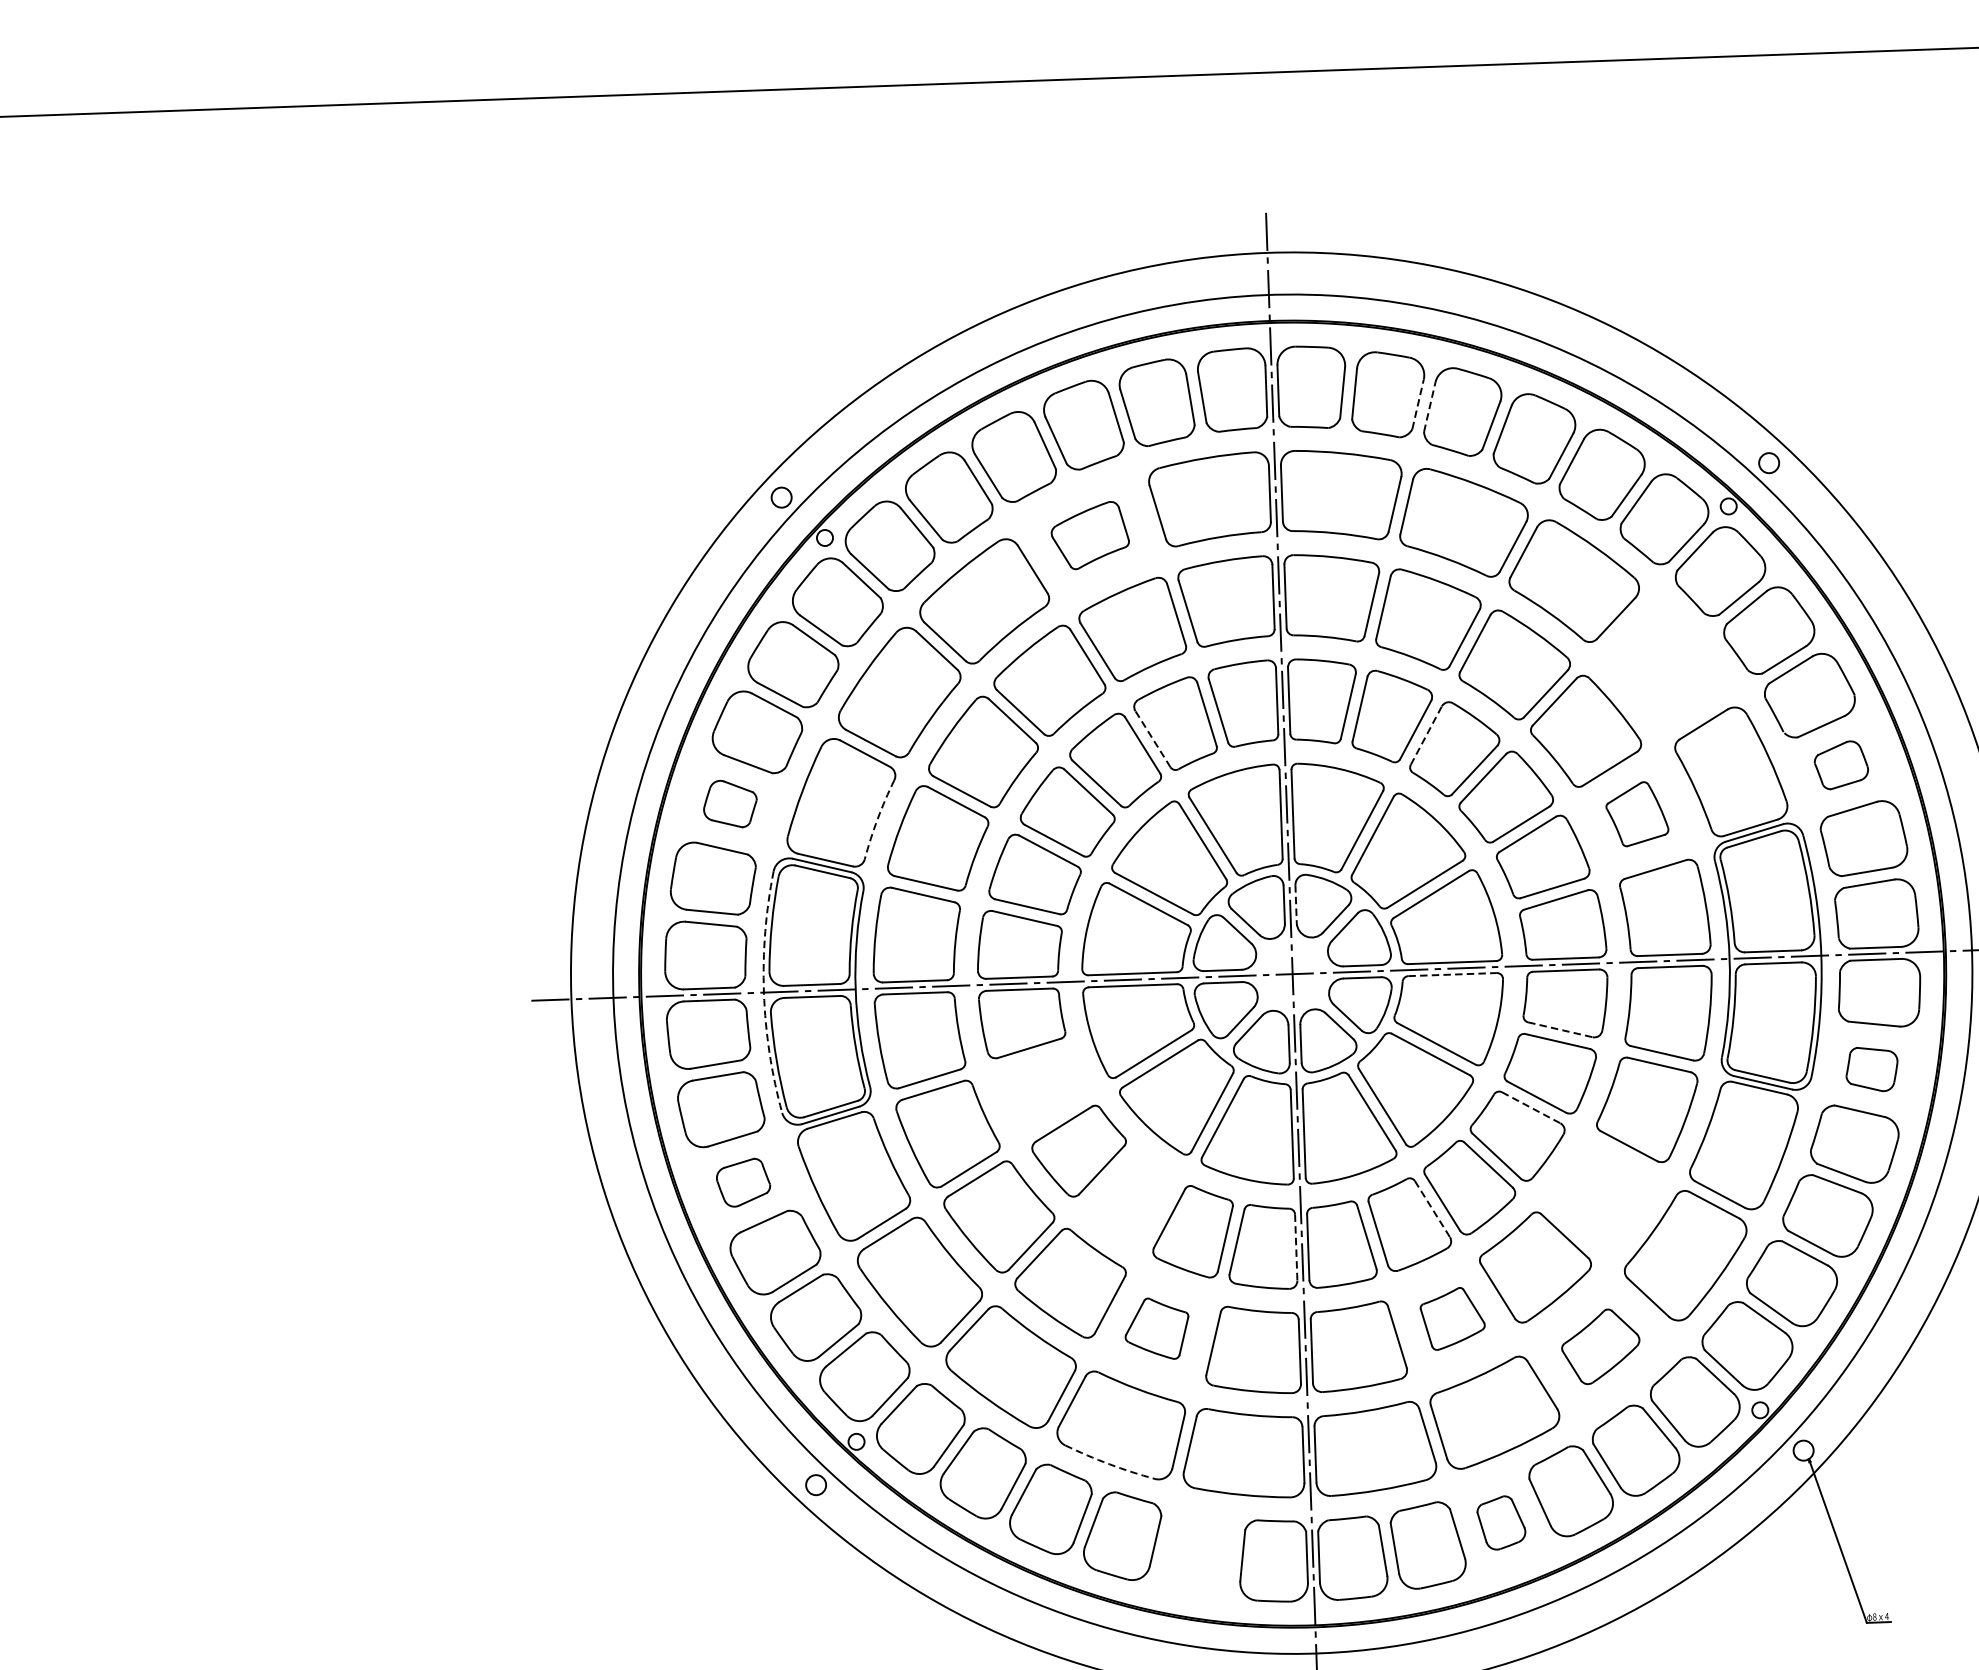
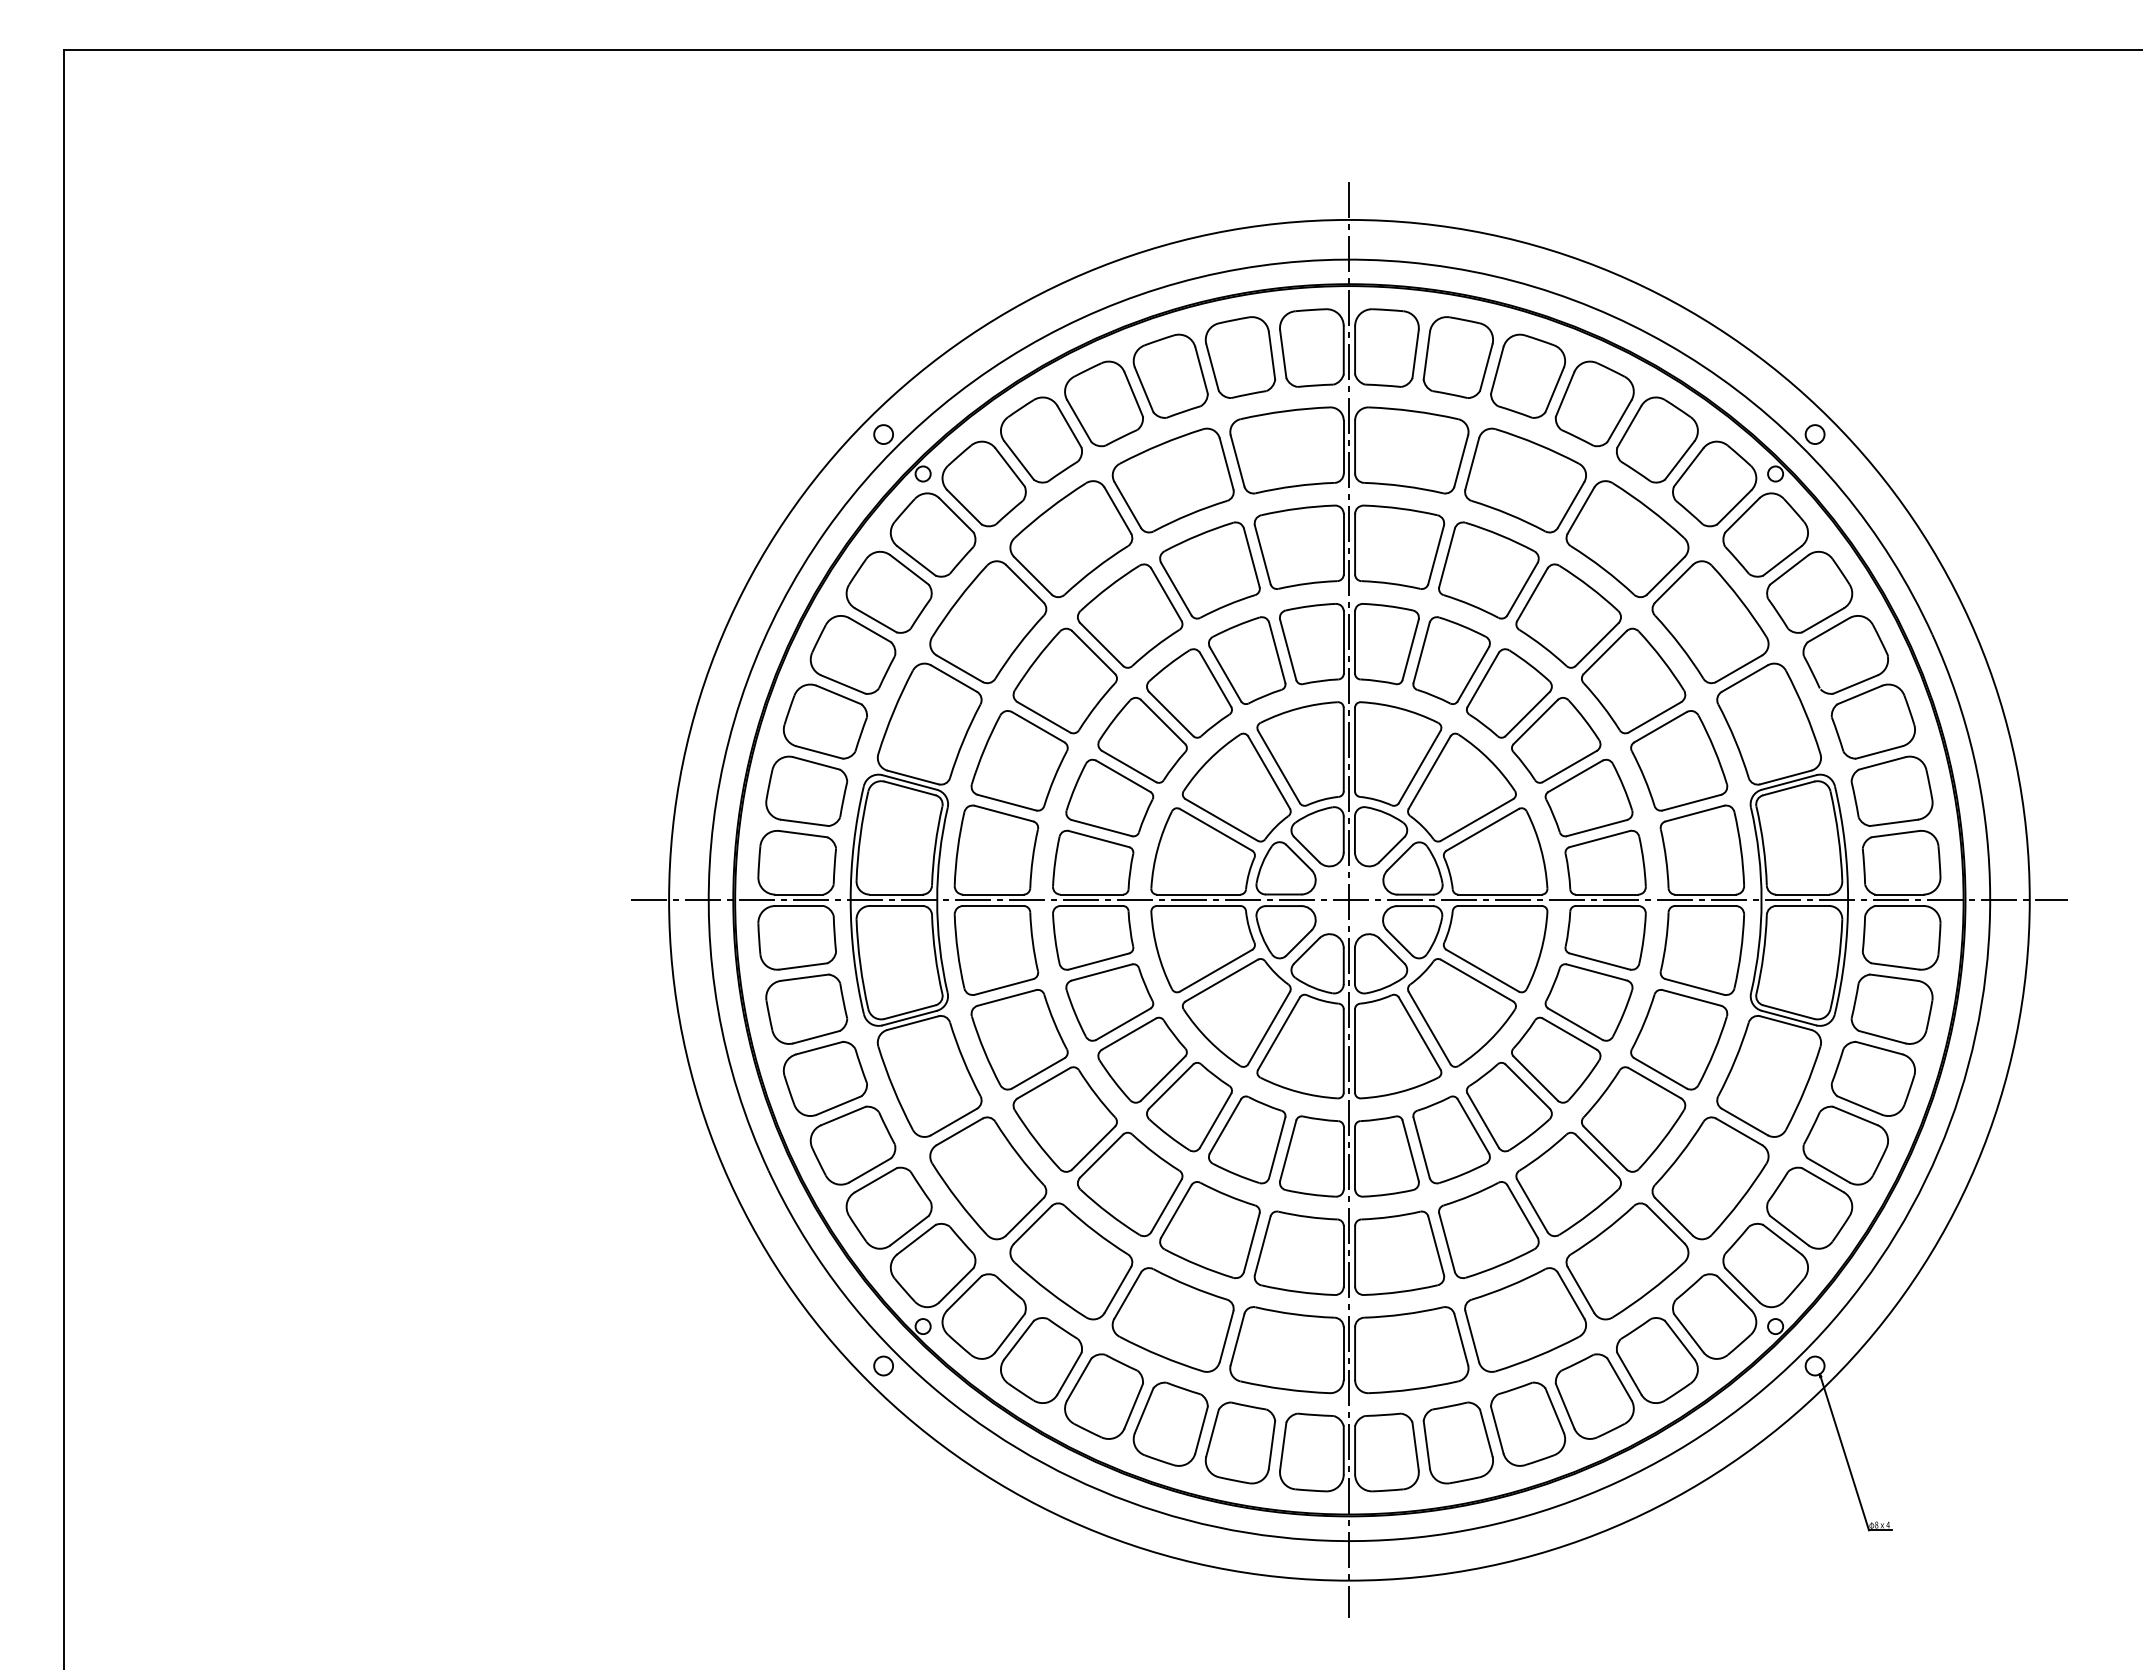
line: (1418, 404) -> (1486, 367), dashed -> solid
line: (1430, 407) -> (1497, 370), dashed -> solid
part: (1089, 535) -> (1172, 480), size x1.67
part: (1665, 666) -> (1710, 622), added
line: (1426, 735) -> (1483, 679), dashed -> solid
line: (1152, 738) -> (1225, 673), dashed -> solid
part: (1840, 765) -> (1872, 721), size x1.67
part: (729, 804) -> (824, 721), size x1.67
part: (1637, 813) -> (1679, 760), size x1.67
arc: (877, 819) -> (963, 740), dashed -> solid
line: (1295, 904) -> (1354, 834), dashed -> solid
line: (1453, 974) -> (1500, 905), dashed -> solid
arc: (763, 992) -> (850, 900), dashed -> solid
line: (1561, 1029) -> (1600, 961), dashed -> solid
part: (1871, 1068) -> (1891, 1008), size x1.67
part: (1042, 1091) -> (1109, 1002), added
line: (1532, 1108) -> (1570, 1034), dashed -> solid
part: (742, 1182) -> (824, 1078), size x1.67
part: (1601, 1196) -> (1633, 1119), added
part: (1130, 1199) -> (1189, 1107), added
line: (1432, 1209) -> (1473, 1126), dashed -> solid
line: (1295, 1248) -> (1343, 1158), dashed -> solid
part: (1452, 1319) -> (1488, 1230), size x1.67
part: (1156, 1328) -> (1209, 1229), size x1.67
part: (1600, 1346) -> (1627, 1261), size x1.67
arc: (1109, 1464) -> (1160, 1356), dashed -> solid
part: (1500, 1522) -> (1527, 1423), size x1.67
part: (1197, 1553) -> (1240, 1442), added

